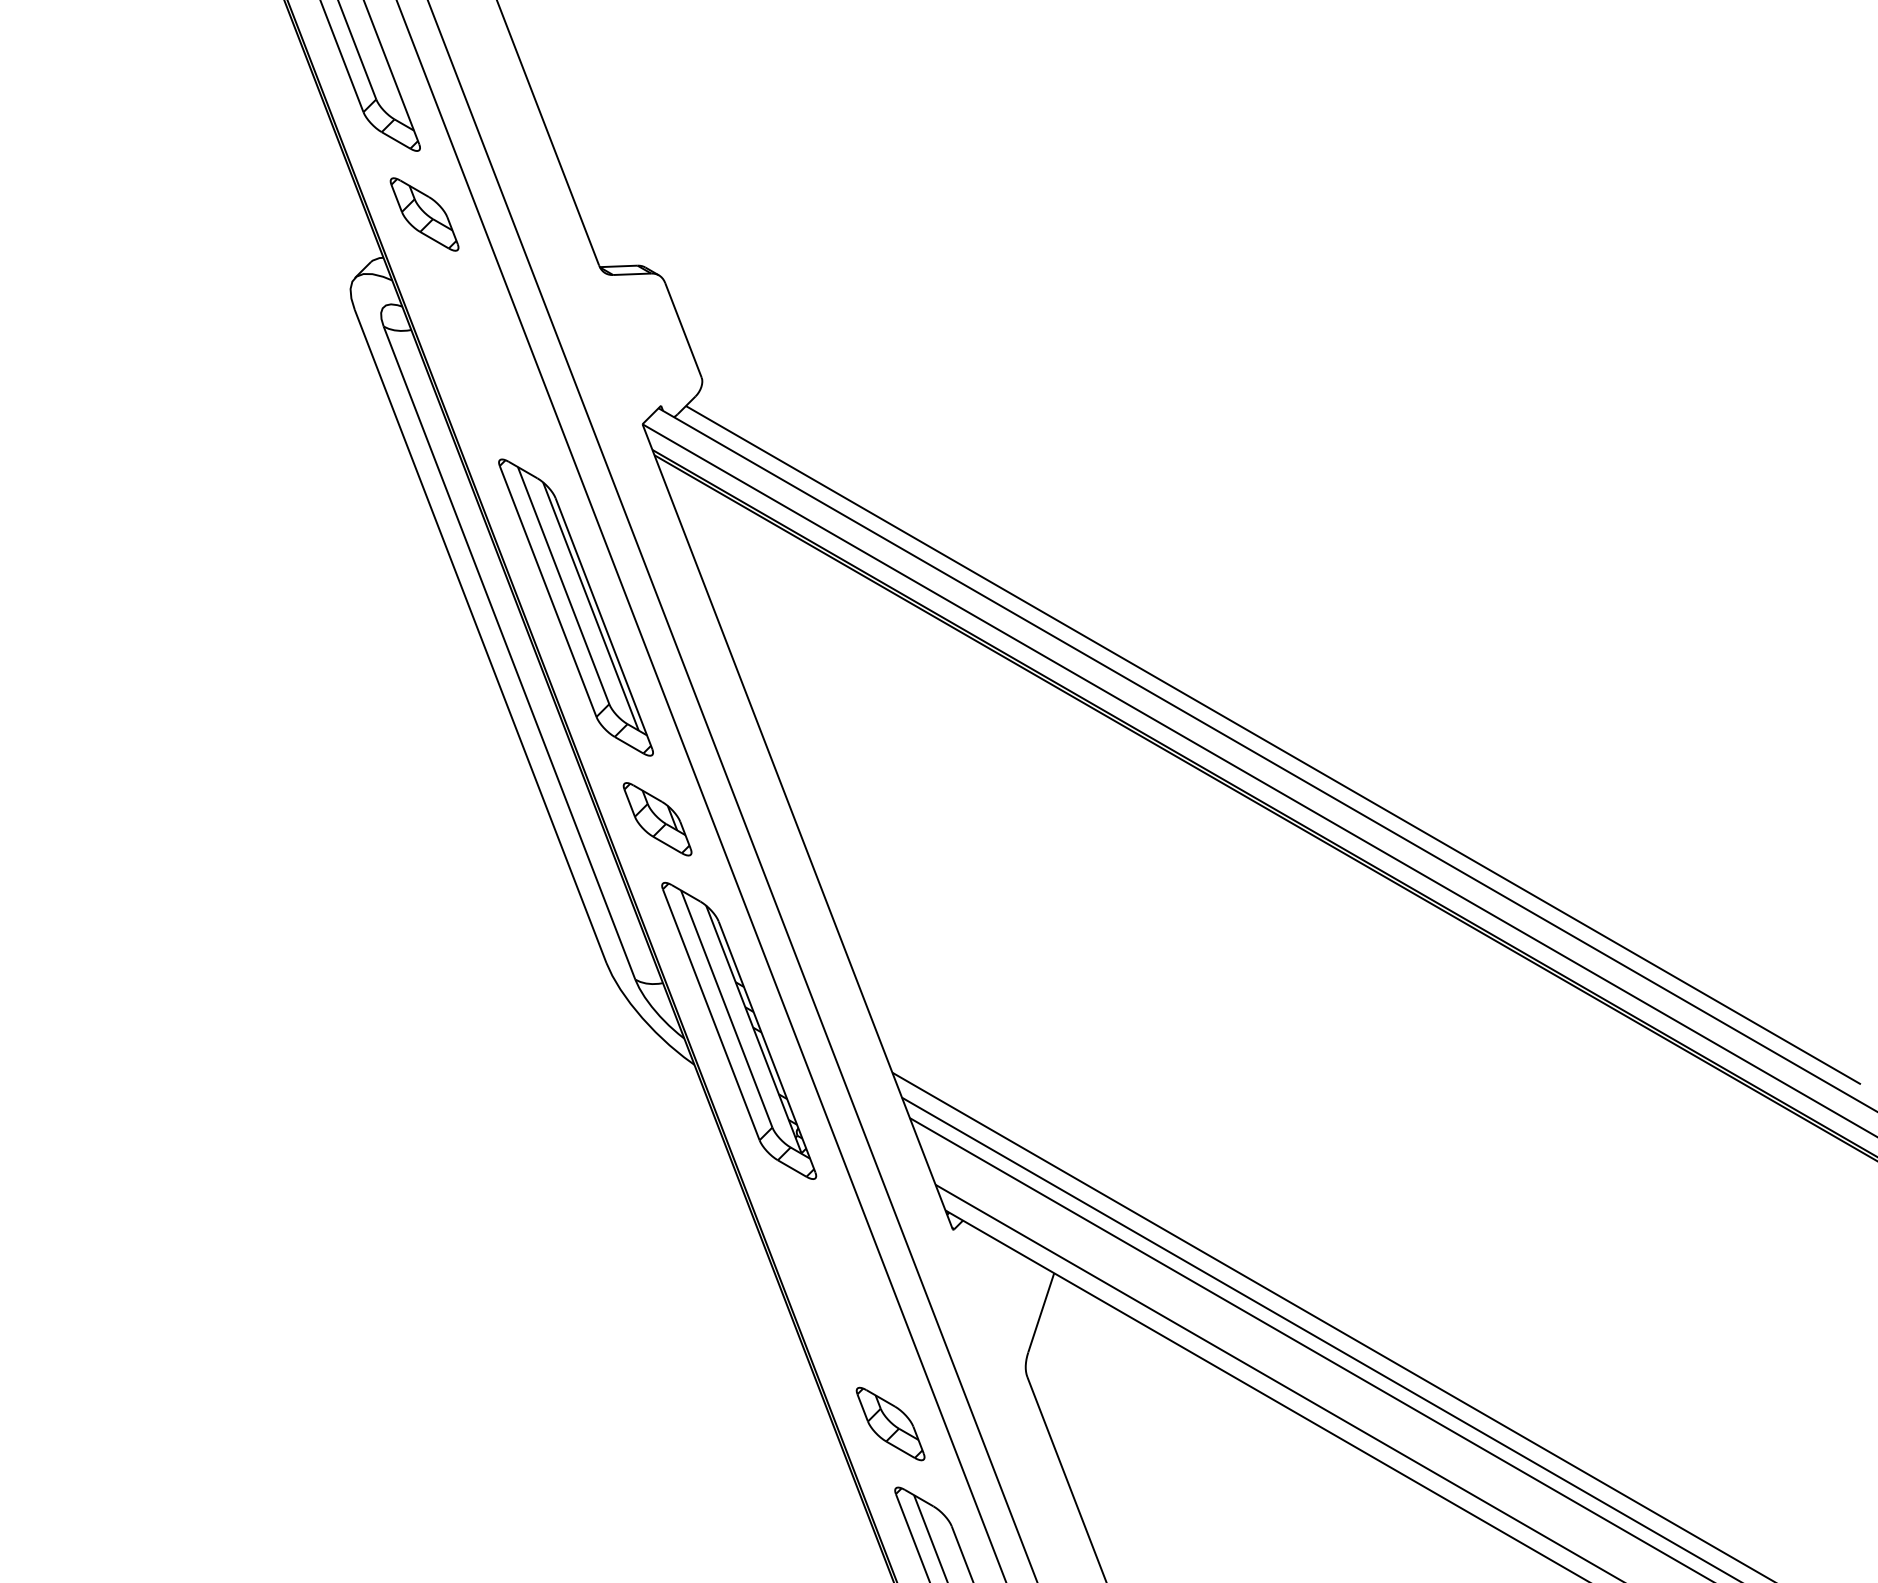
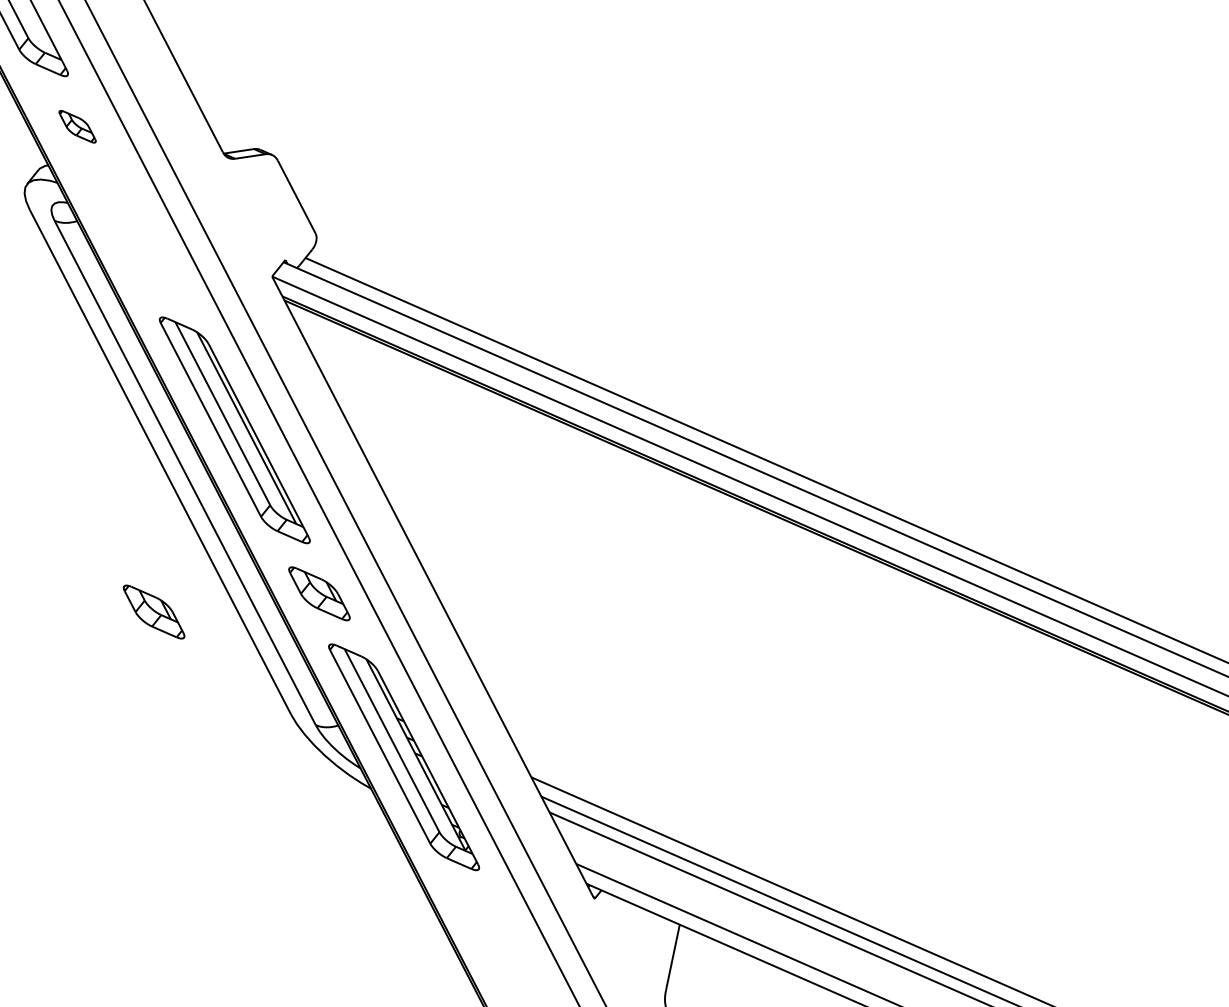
part: (424, 214) -> (77, 126), size x0.6
part: (452, 819) -> (154, 612), added

